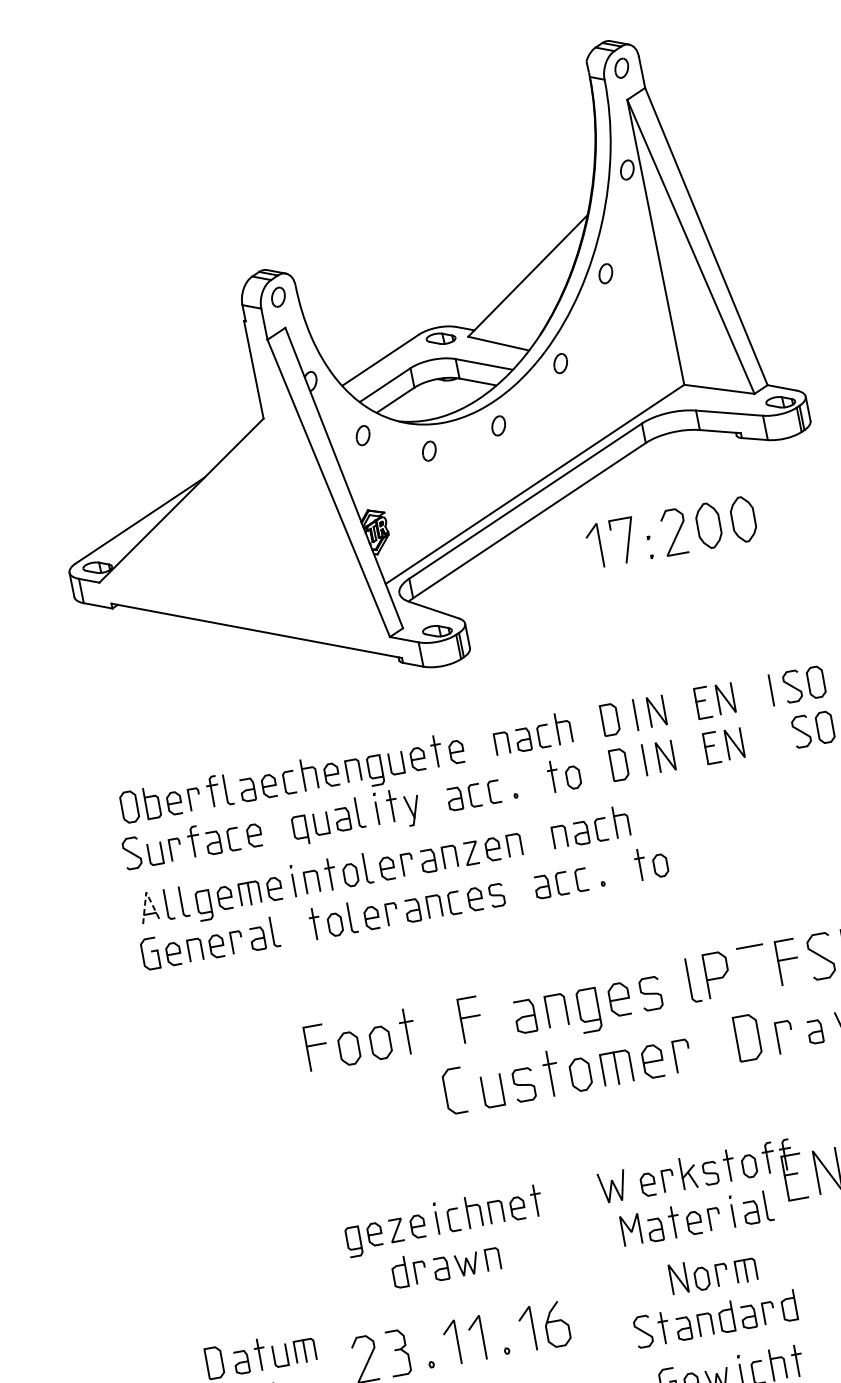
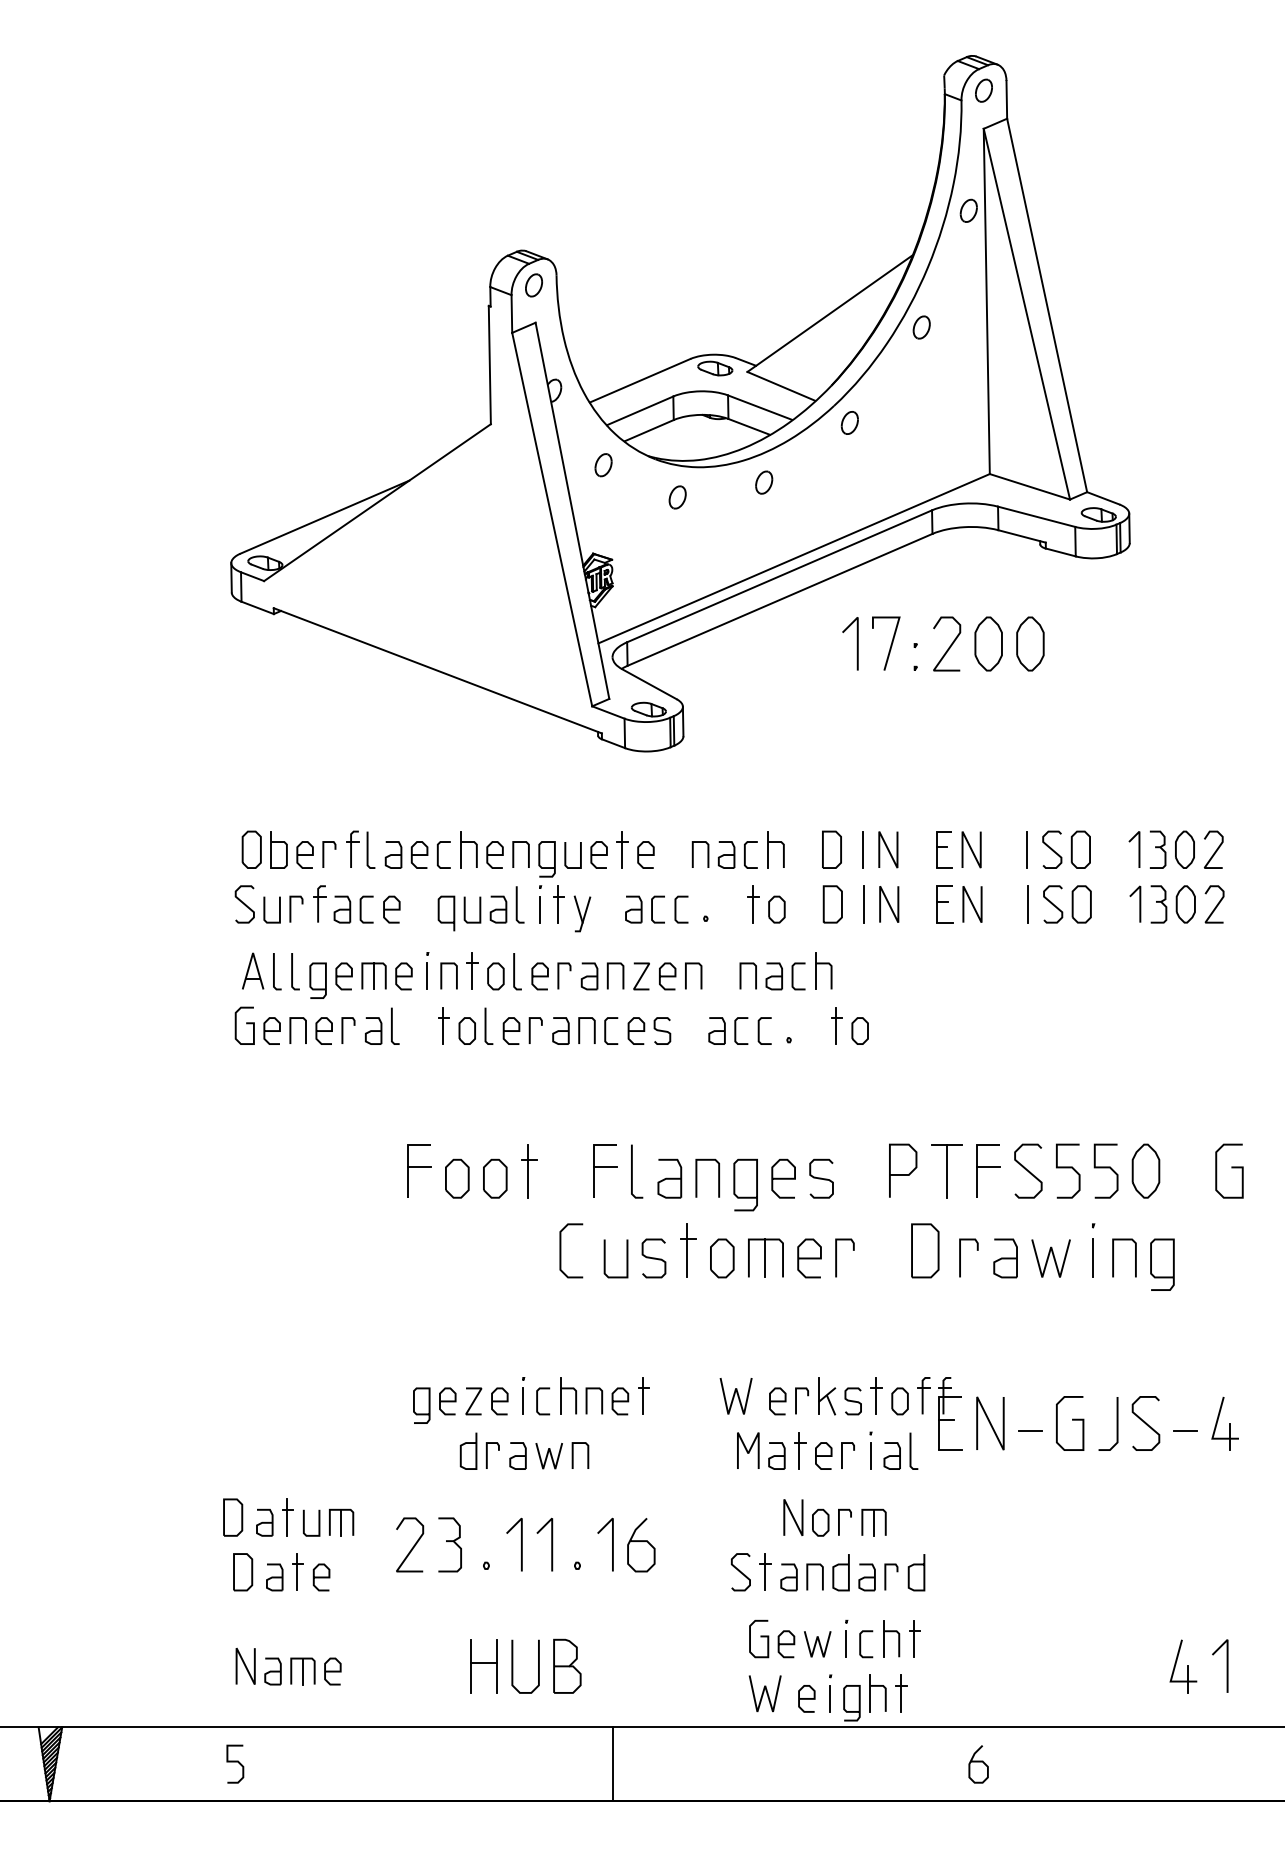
line: (780, 735) -> (1027, 904), added
line: (146, 892) -> (253, 953), dashed -> solid
line: (753, 968) -> (946, 1170), added
line: (689, 980) -> (632, 1171), moved
part: (815, 1032) -> (1005, 1258), size x1.43

